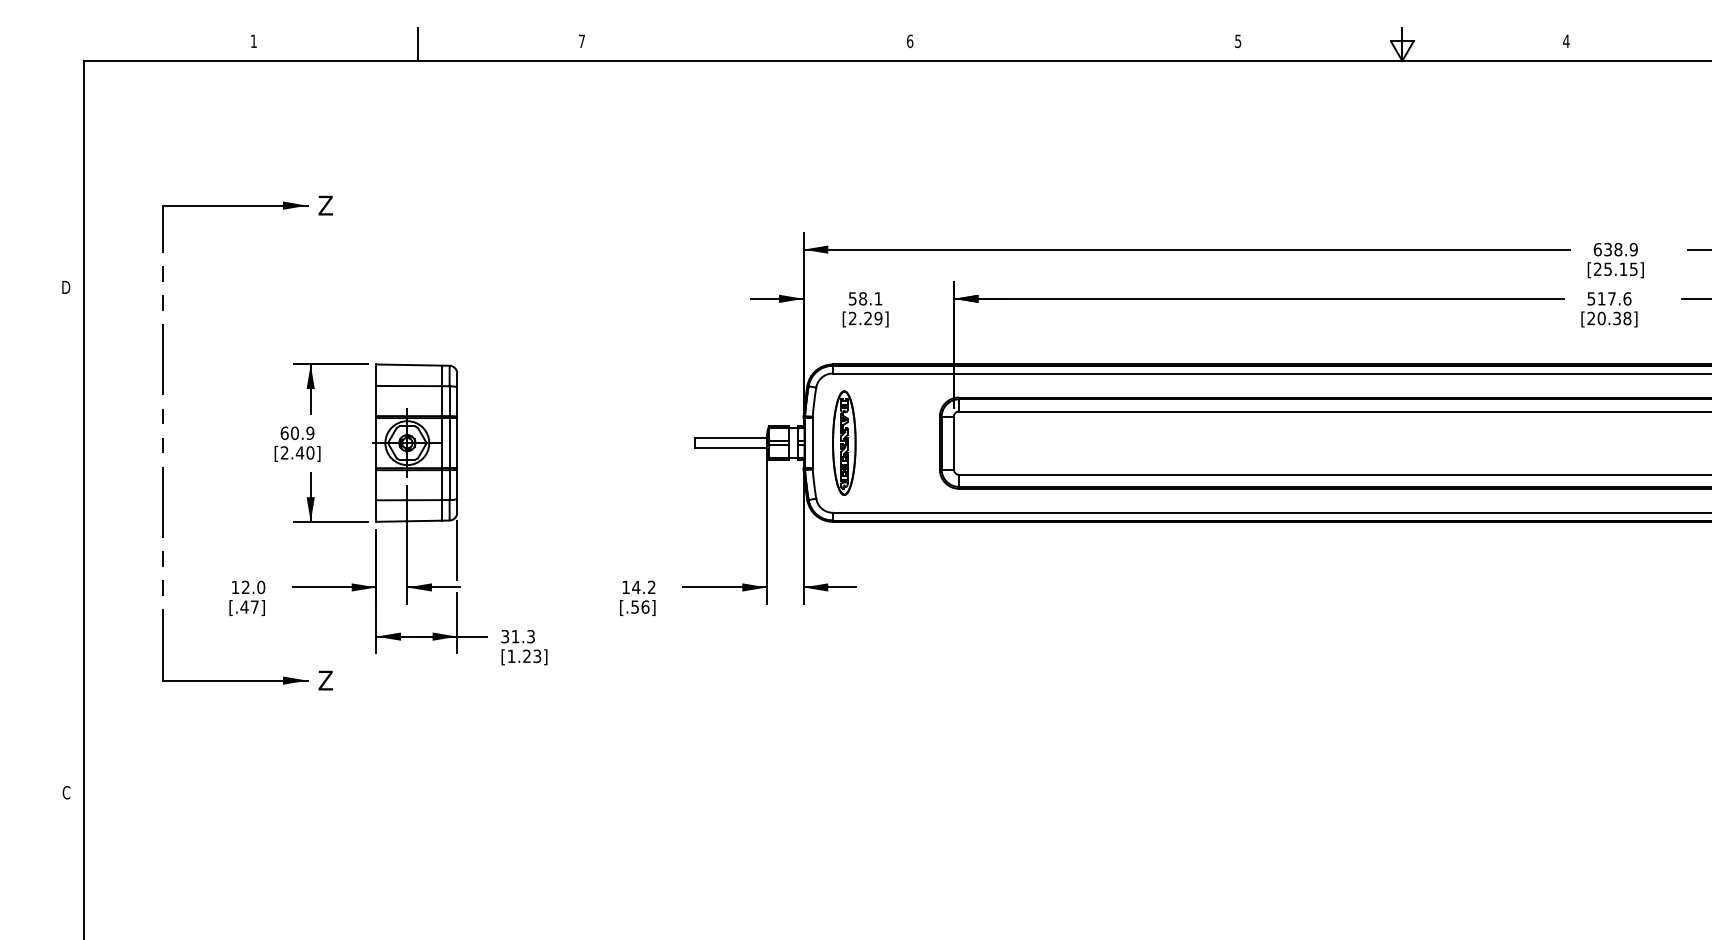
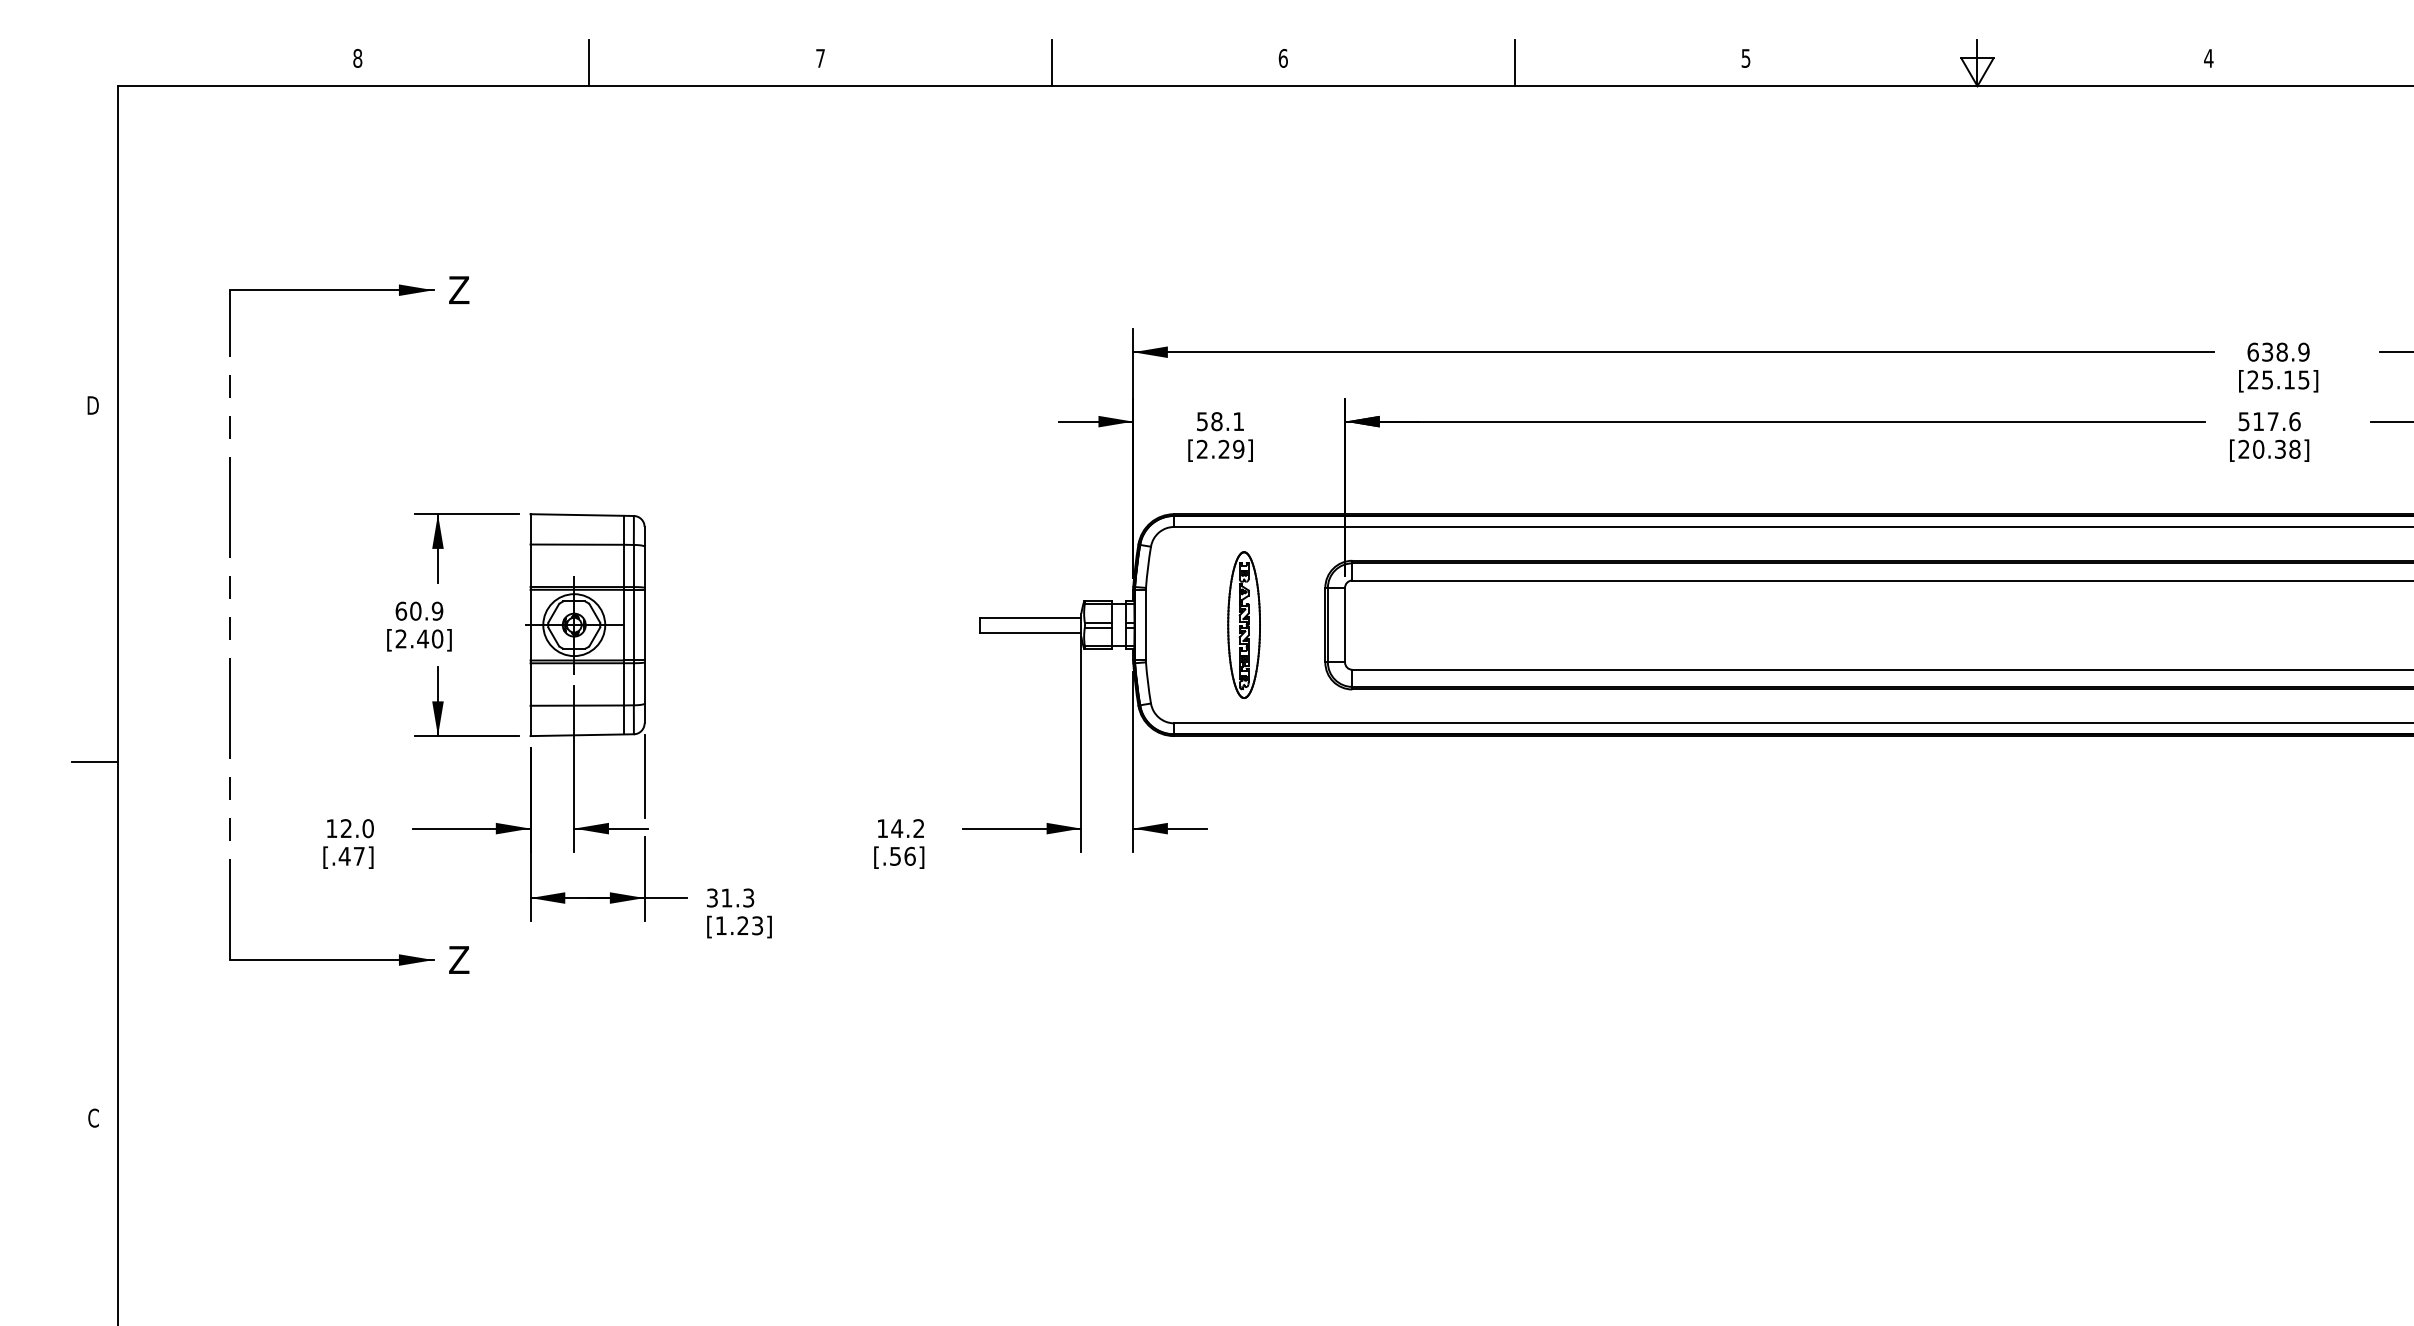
text: (253, 41) -> (357, 58), 1 -> 8
line: (746, 44) -> (1052, 62), added
line: (1074, 44) -> (1515, 62), added
part: (844, 442) -> (1244, 624), moved
line: (67, 540) -> (94, 762), added

